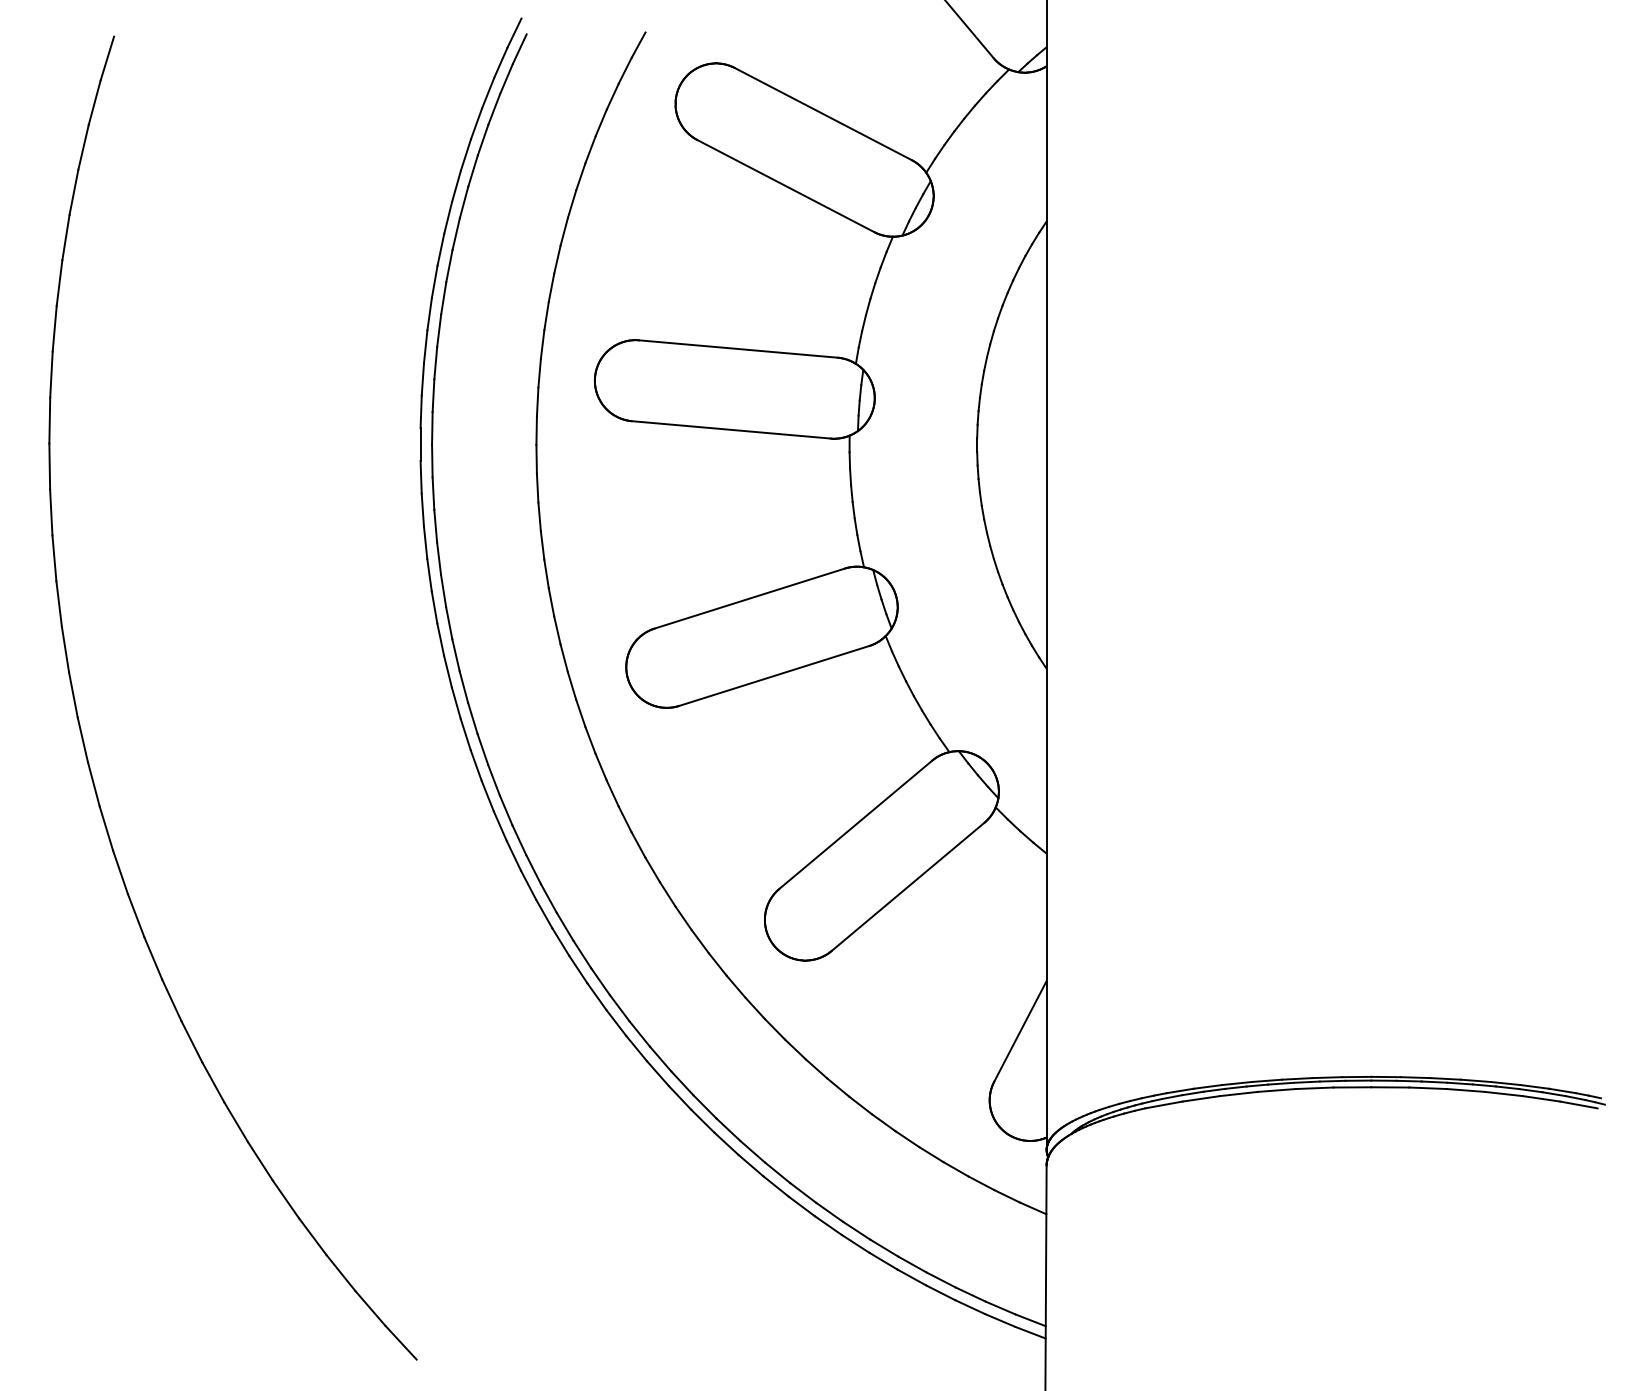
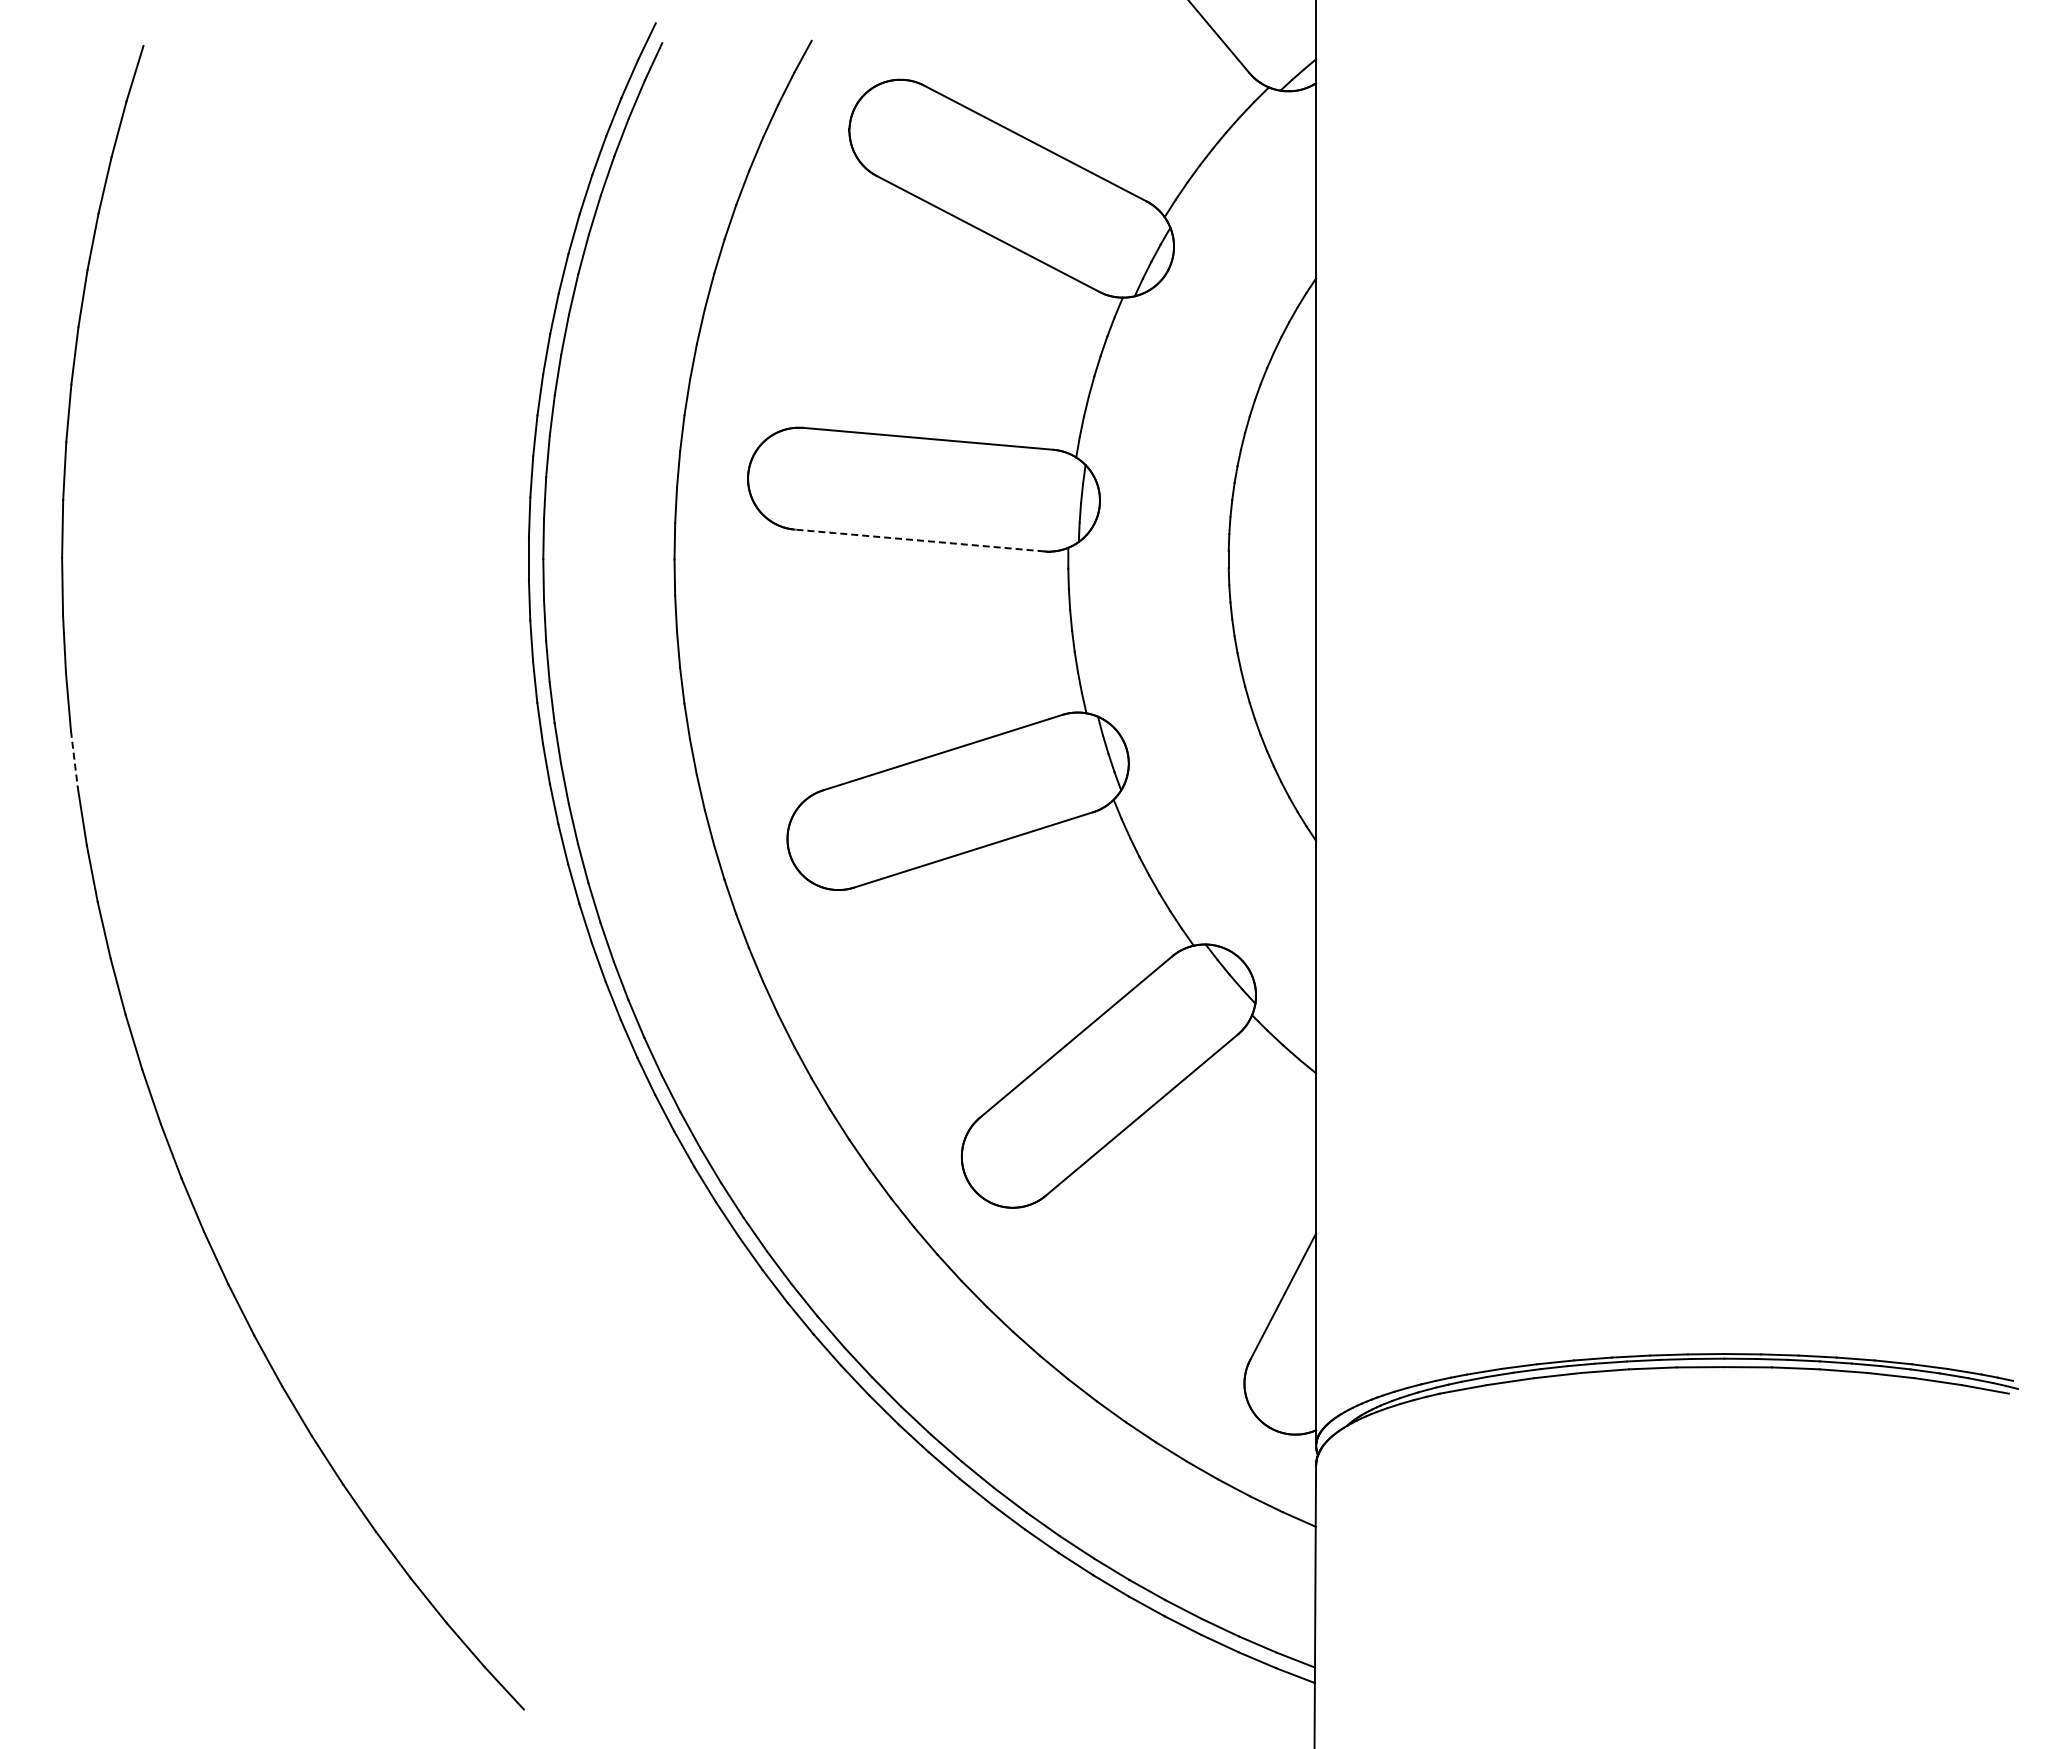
line: (731, 429) -> (919, 540), solid -> dashed
line: (59, 604) -> (74, 759), solid -> dashed

